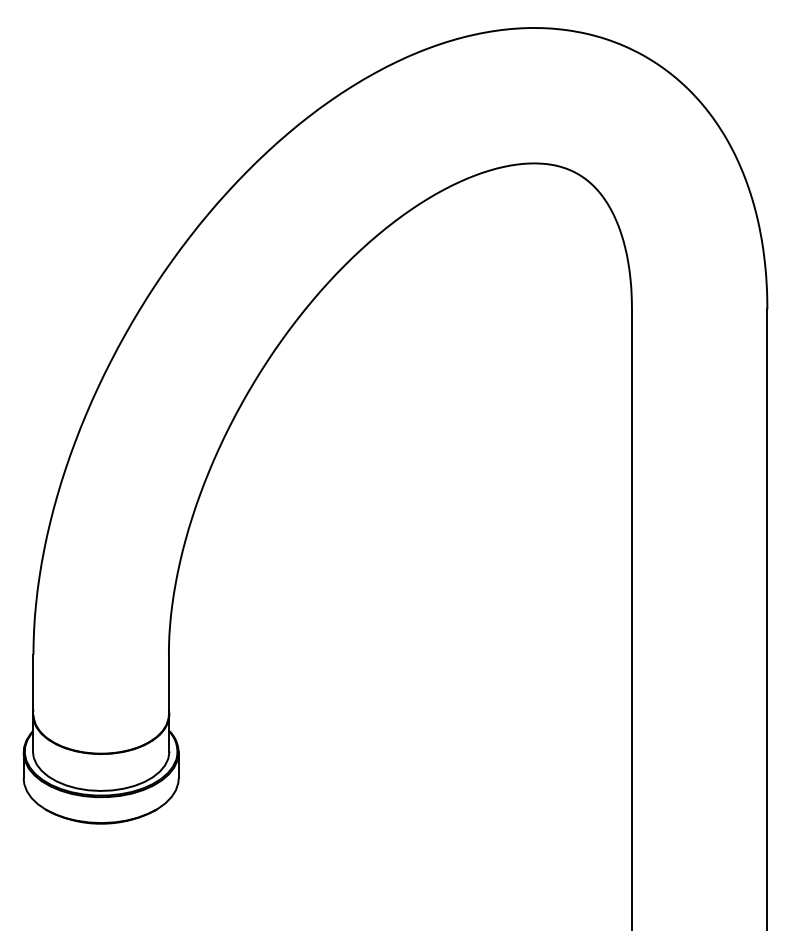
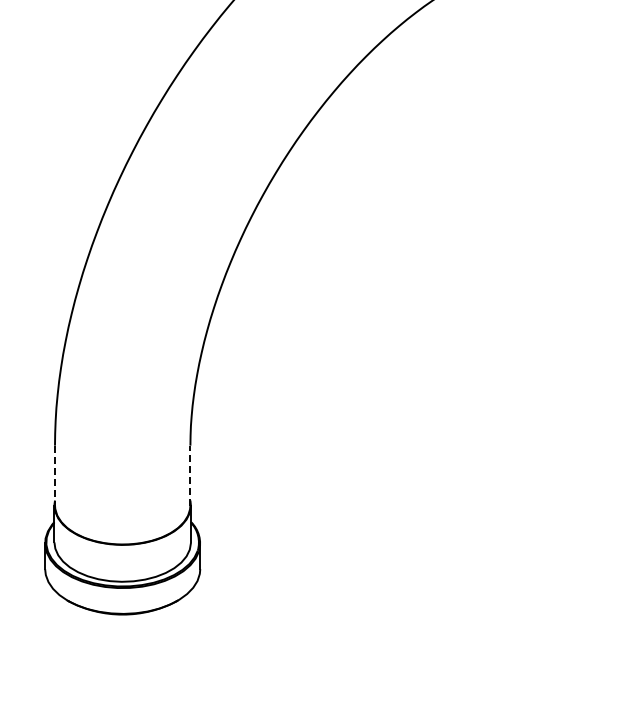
line: (33, 684) -> (55, 475), solid -> dashed
line: (168, 684) -> (190, 475), solid -> dashed

